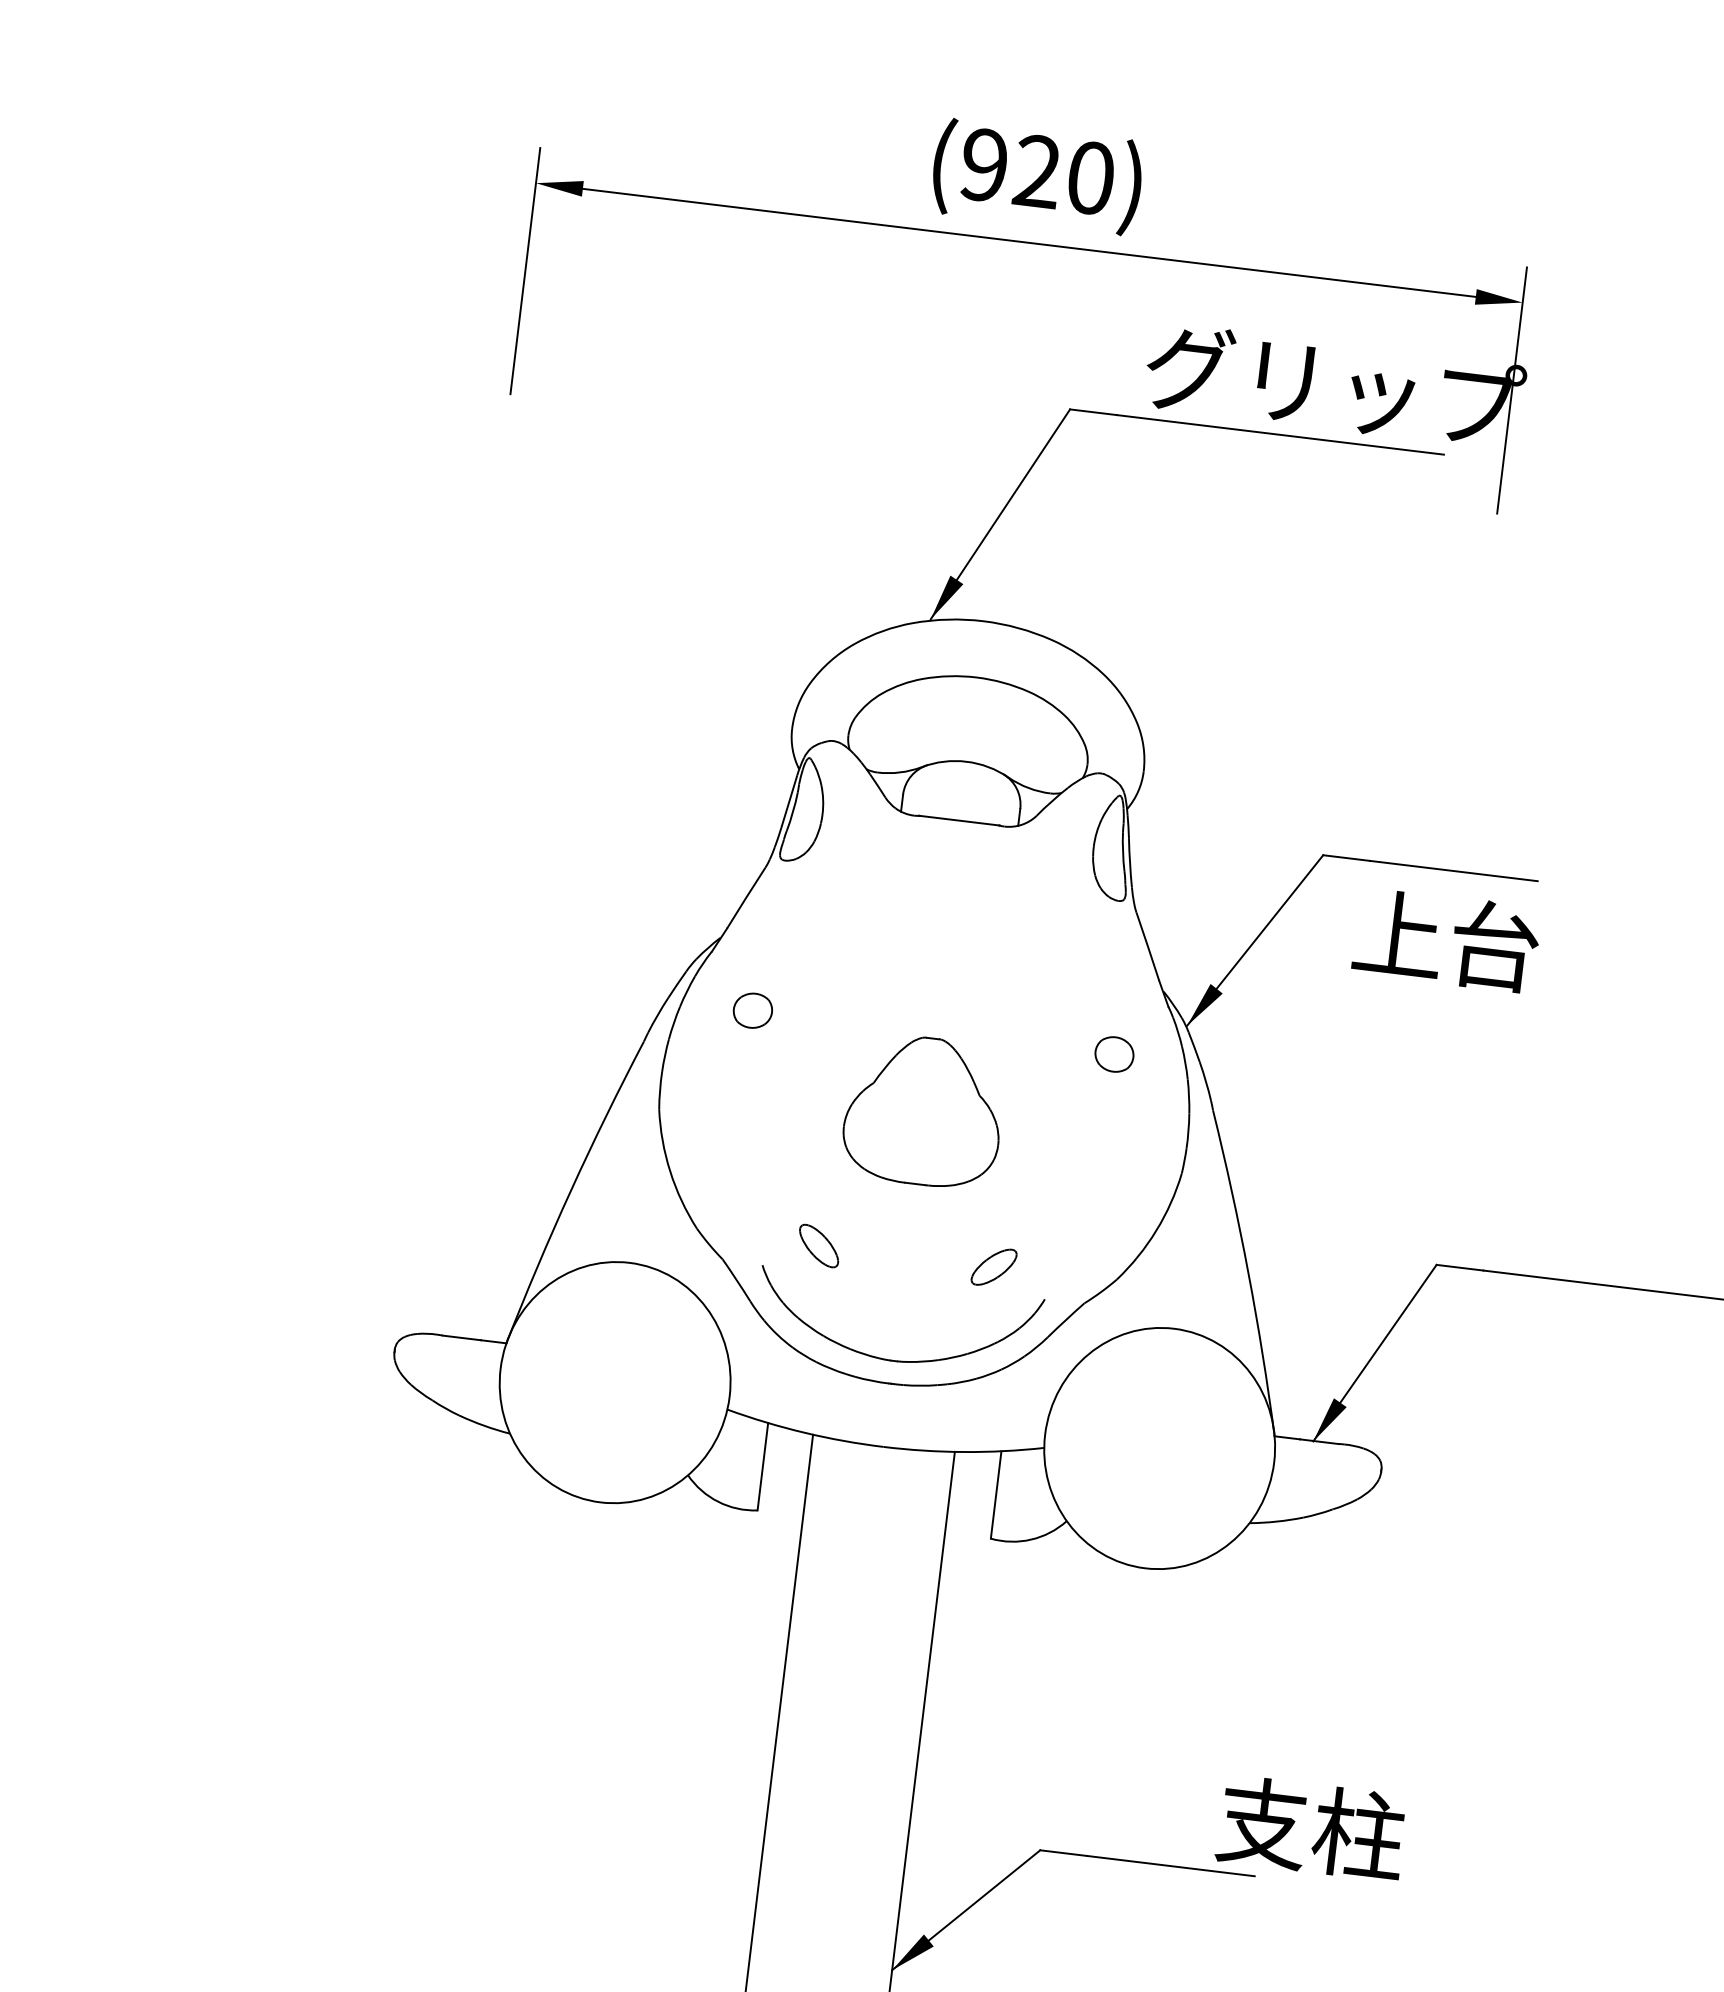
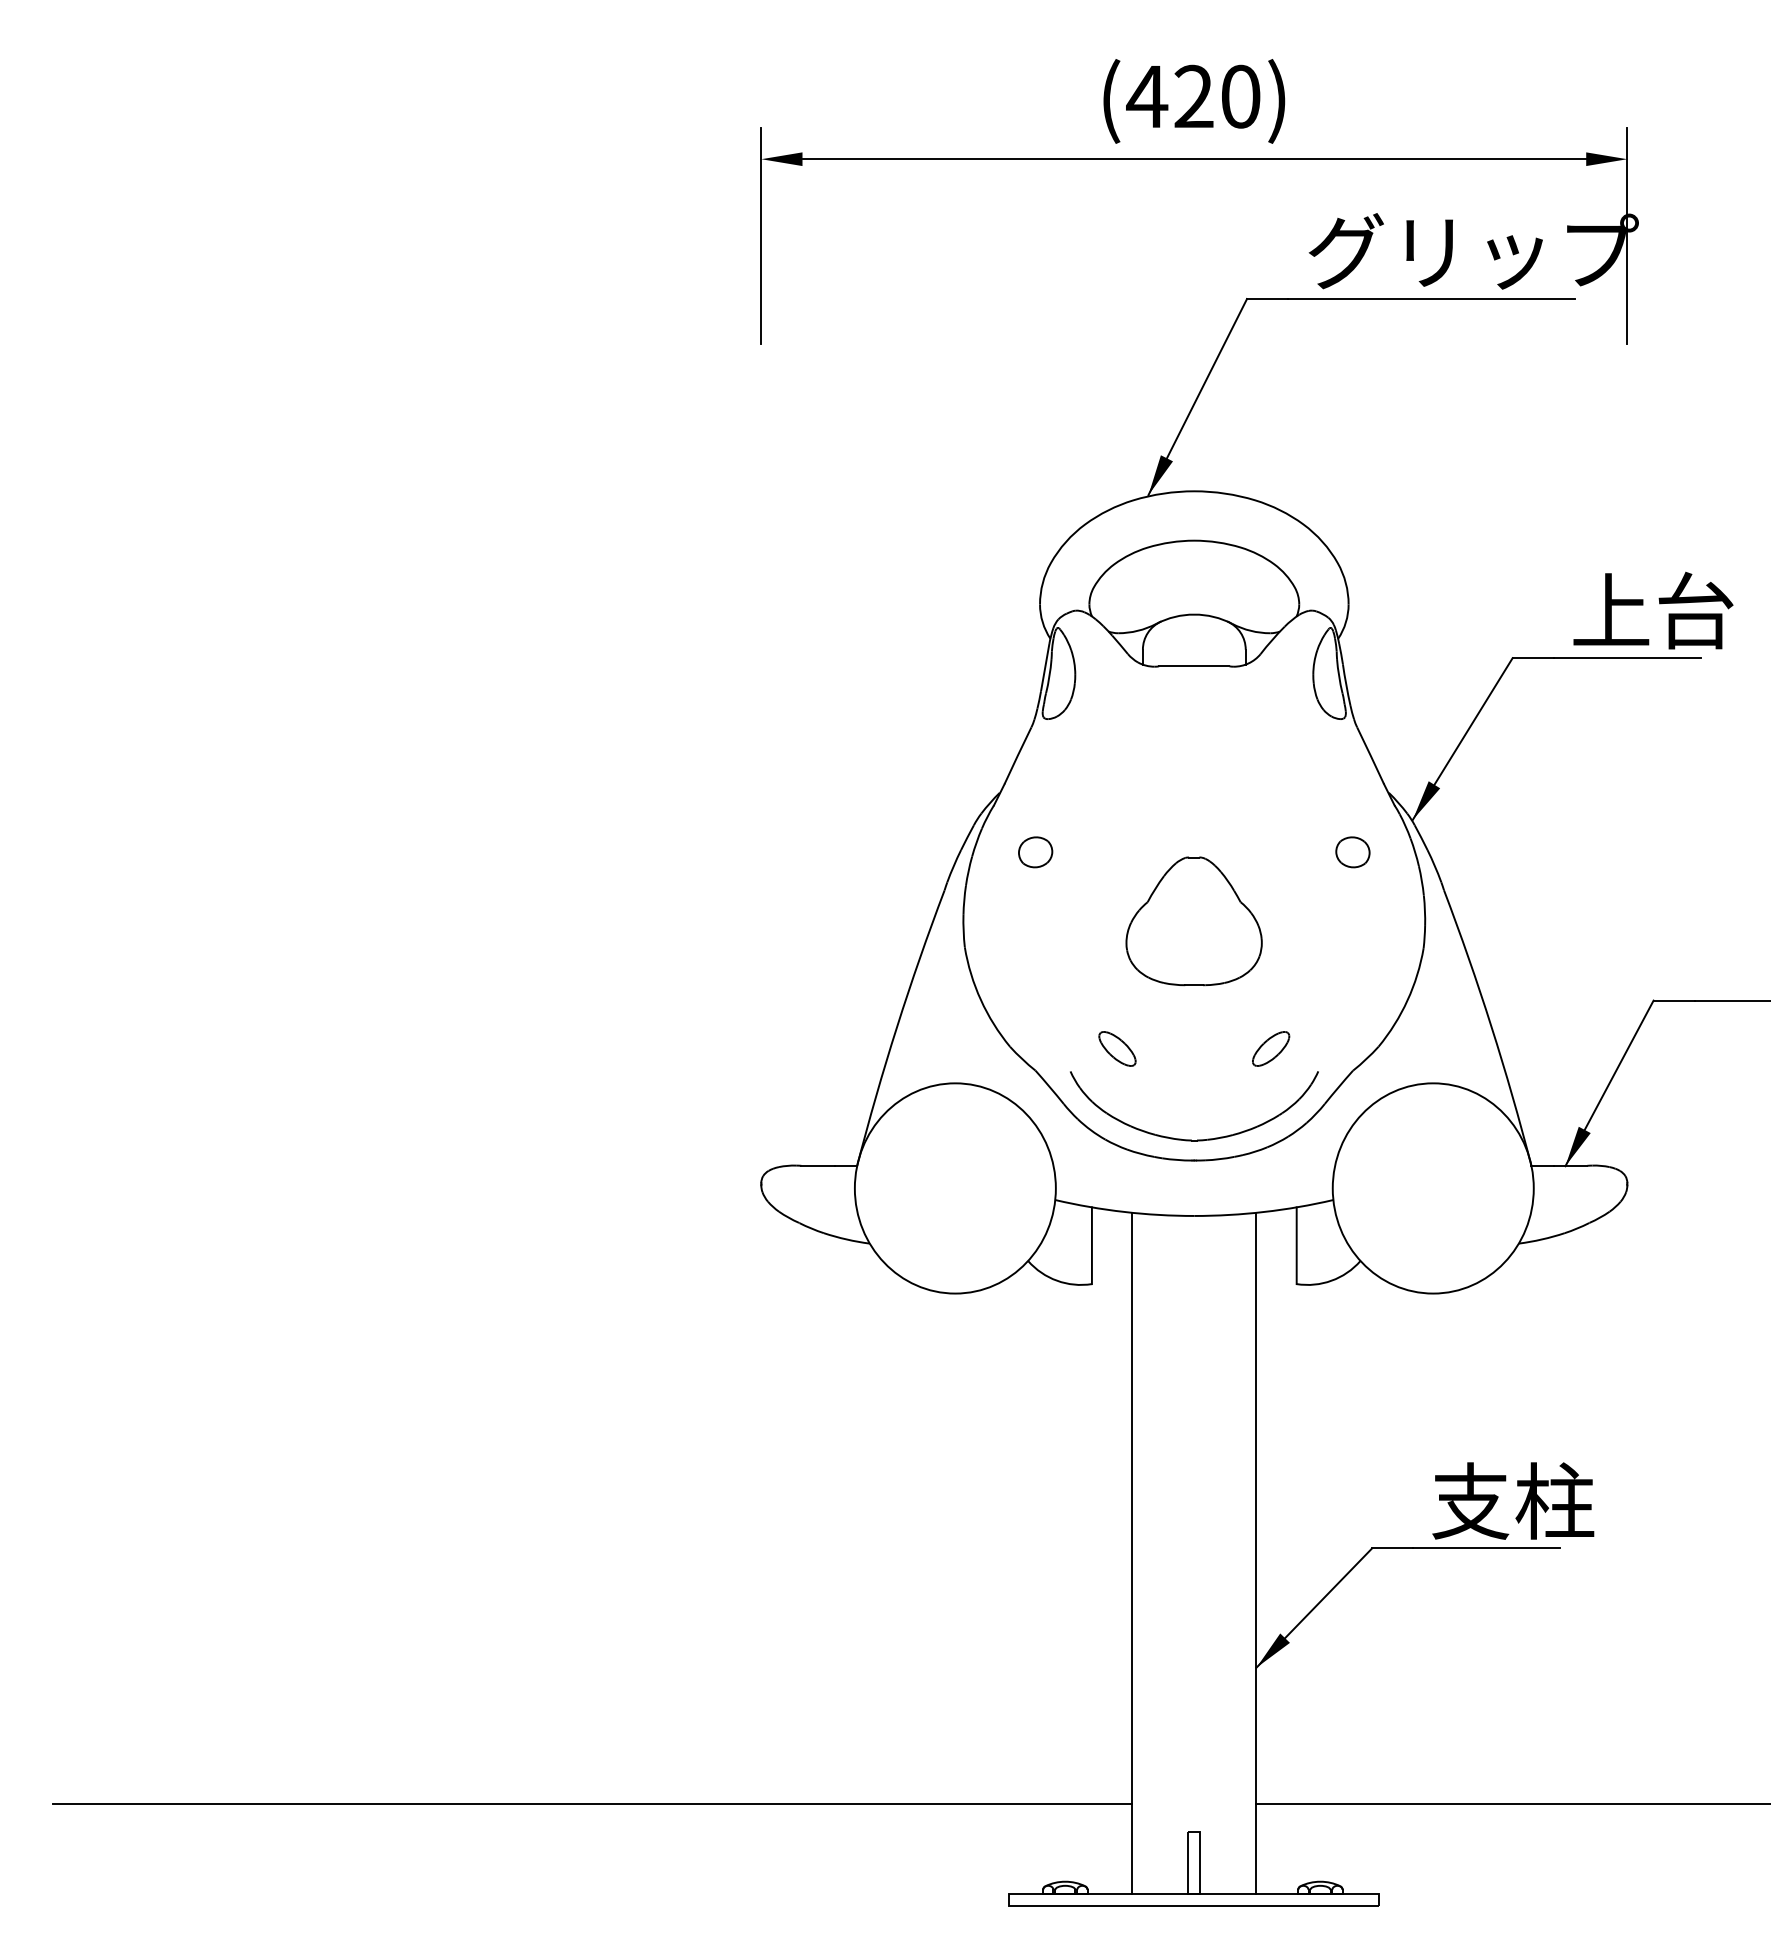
text: (984, 164) -> (1147, 96), (920) -> (420)
text: (1446, 939) -> (1653, 610), moved
text: (1311, 1827) -> (1513, 1500), moved

